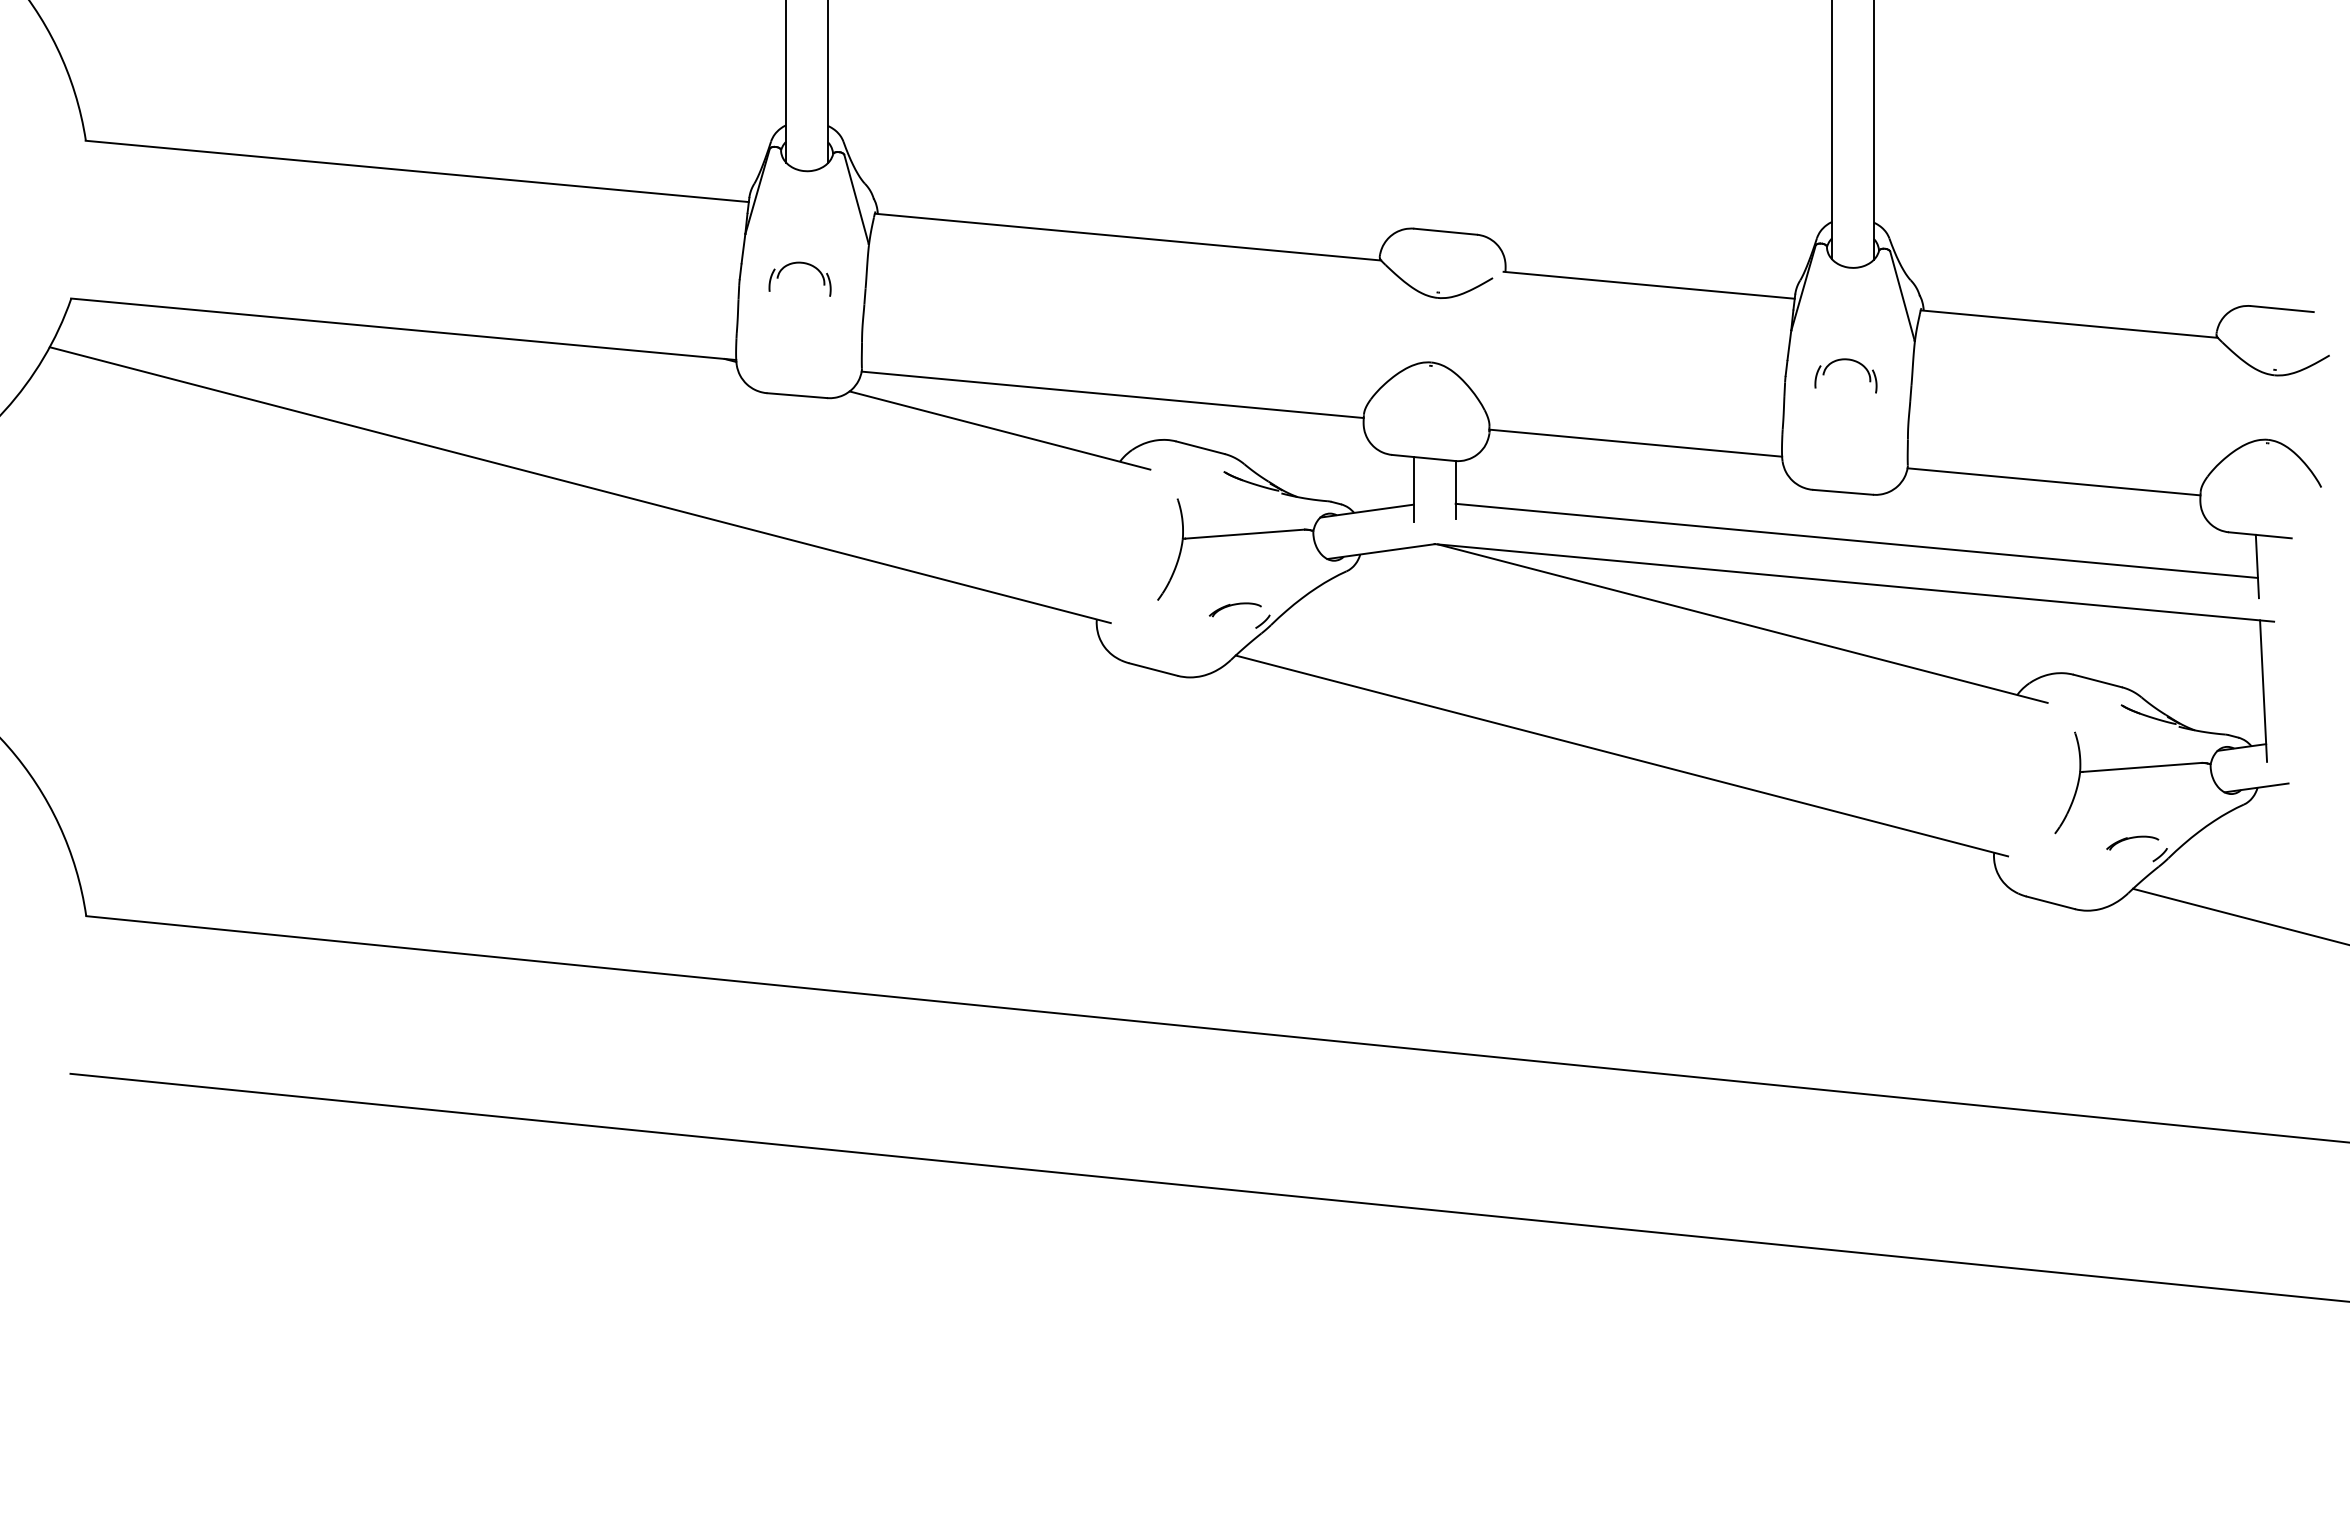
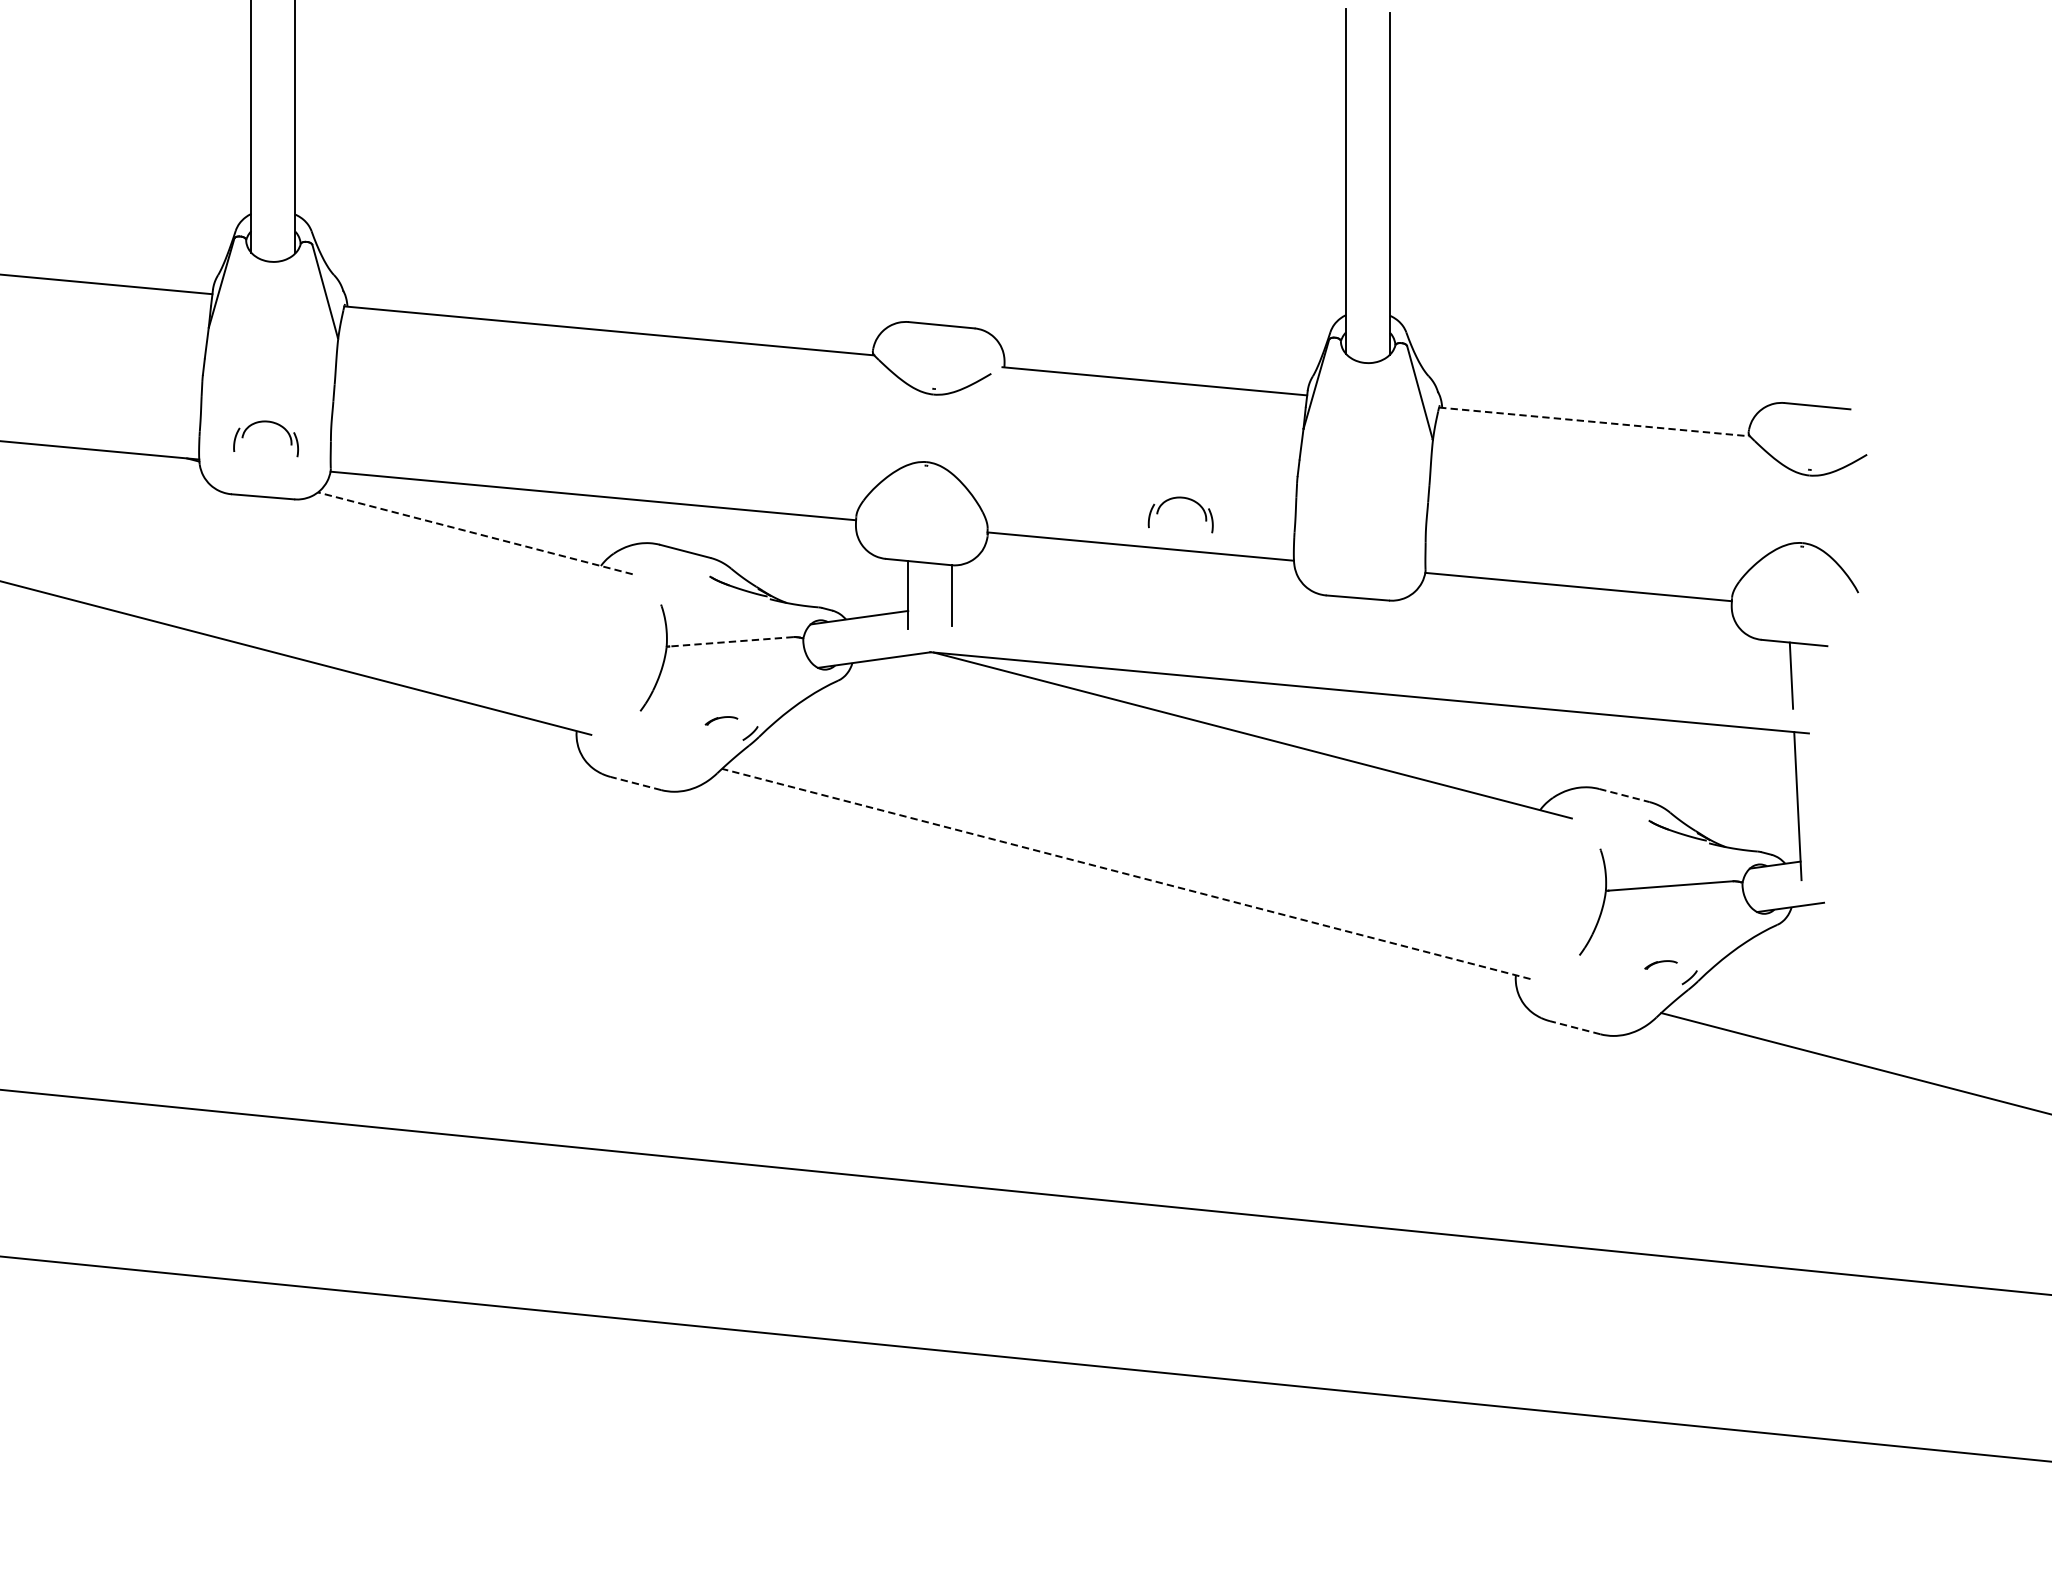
part: (799, 263) -> (265, 422), moved
line: (2069, 324) -> (1594, 422), solid -> dashed
part: (1845, 360) -> (1180, 498), moved
line: (999, 430) -> (474, 533), solid -> dashed
line: (1244, 534) -> (731, 642), solid -> dashed
line: (1856, 540) -> (1371, 648), removed
part: (1234, 609) -> (720, 720), size x0.6
line: (1153, 669) -> (635, 783), solid -> dashed
line: (2097, 681) -> (1624, 796), solid -> dashed
line: (1621, 755) -> (1125, 873), solid -> dashed
part: (2132, 842) -> (1660, 964), size x0.6
line: (2050, 902) -> (1574, 1027), solid -> dashed

